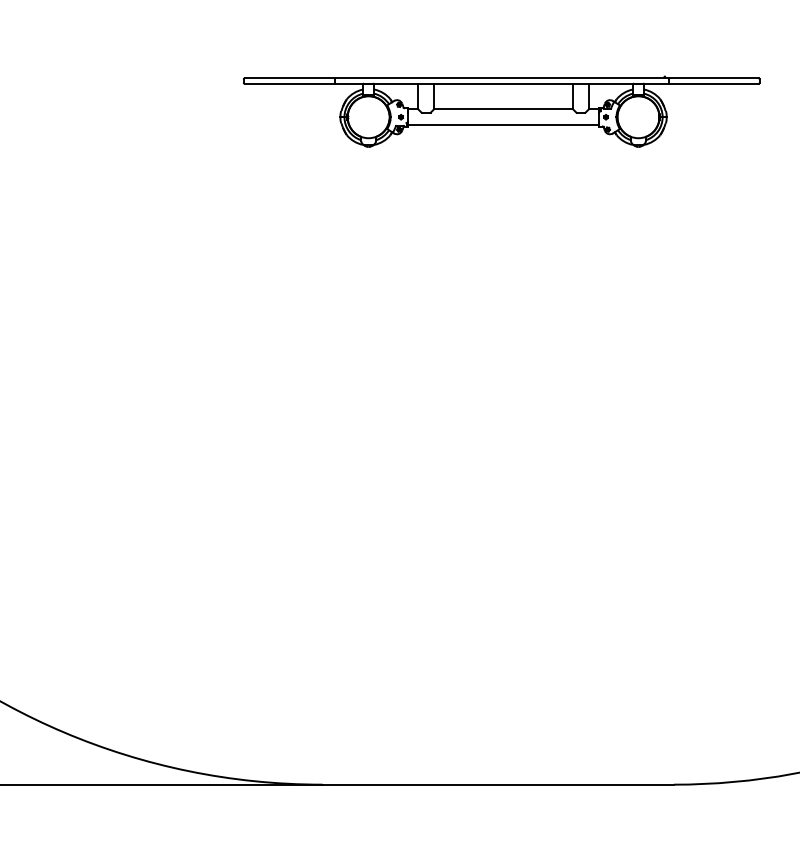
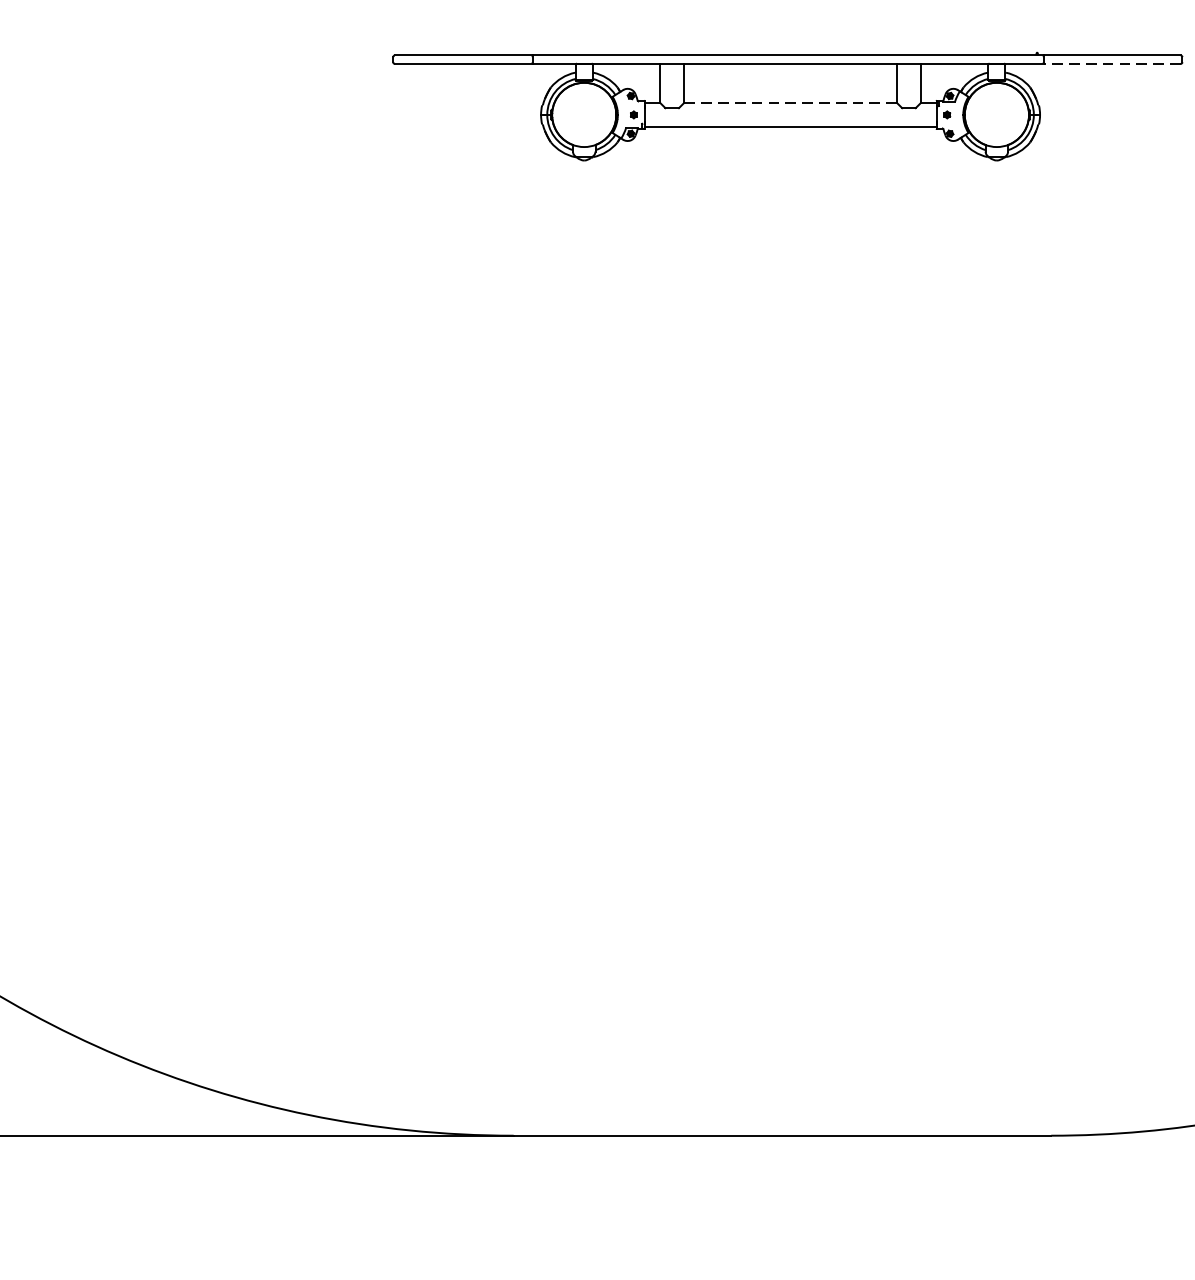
line: (713, 83) -> (1111, 63), solid -> dashed
line: (503, 109) -> (790, 103), solid -> dashed

